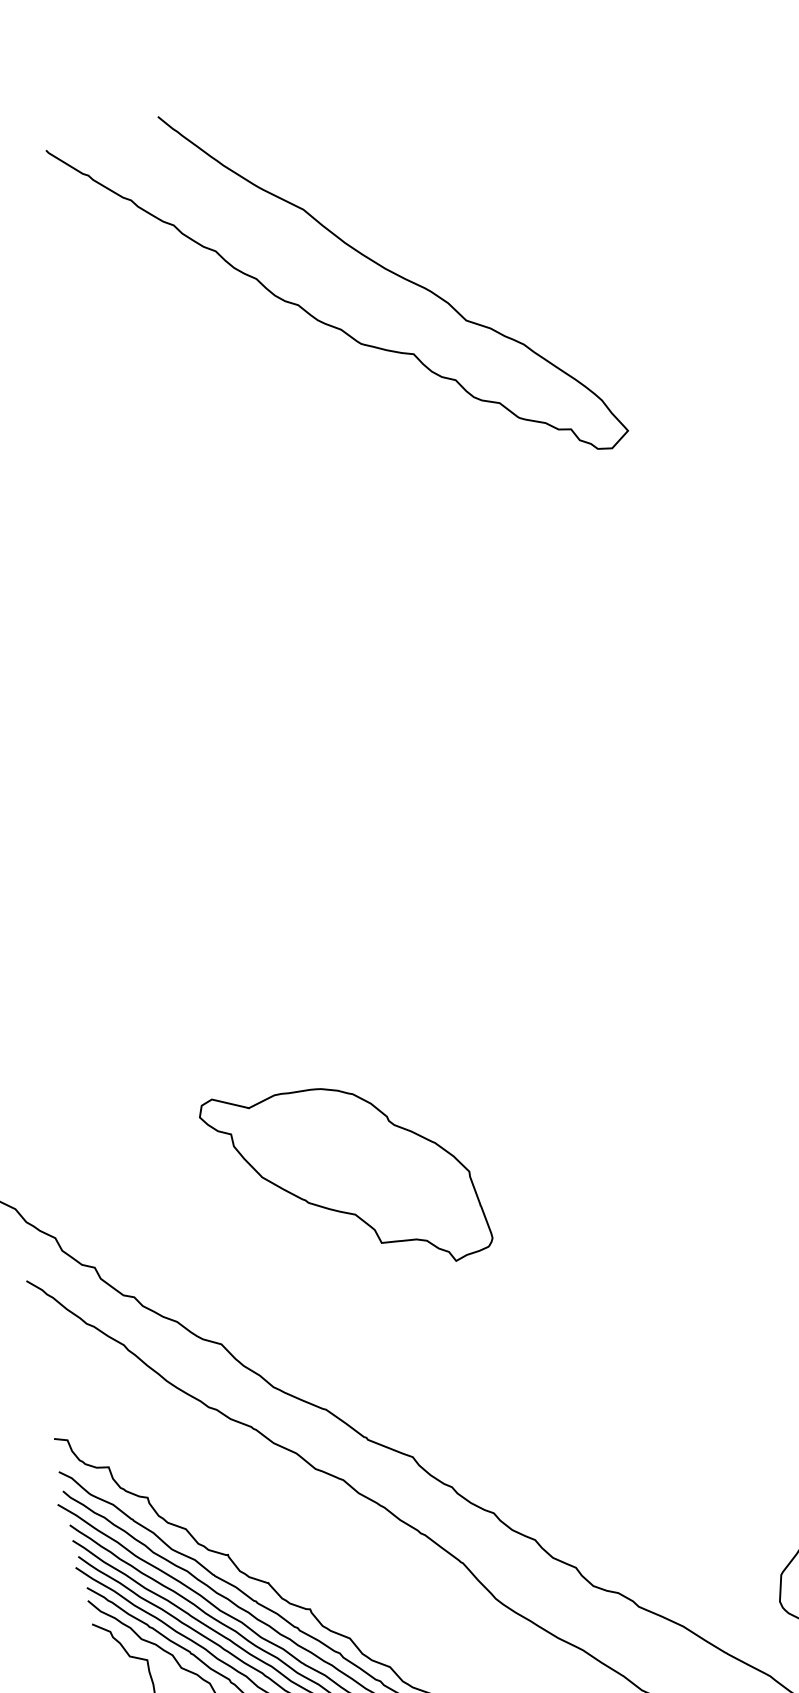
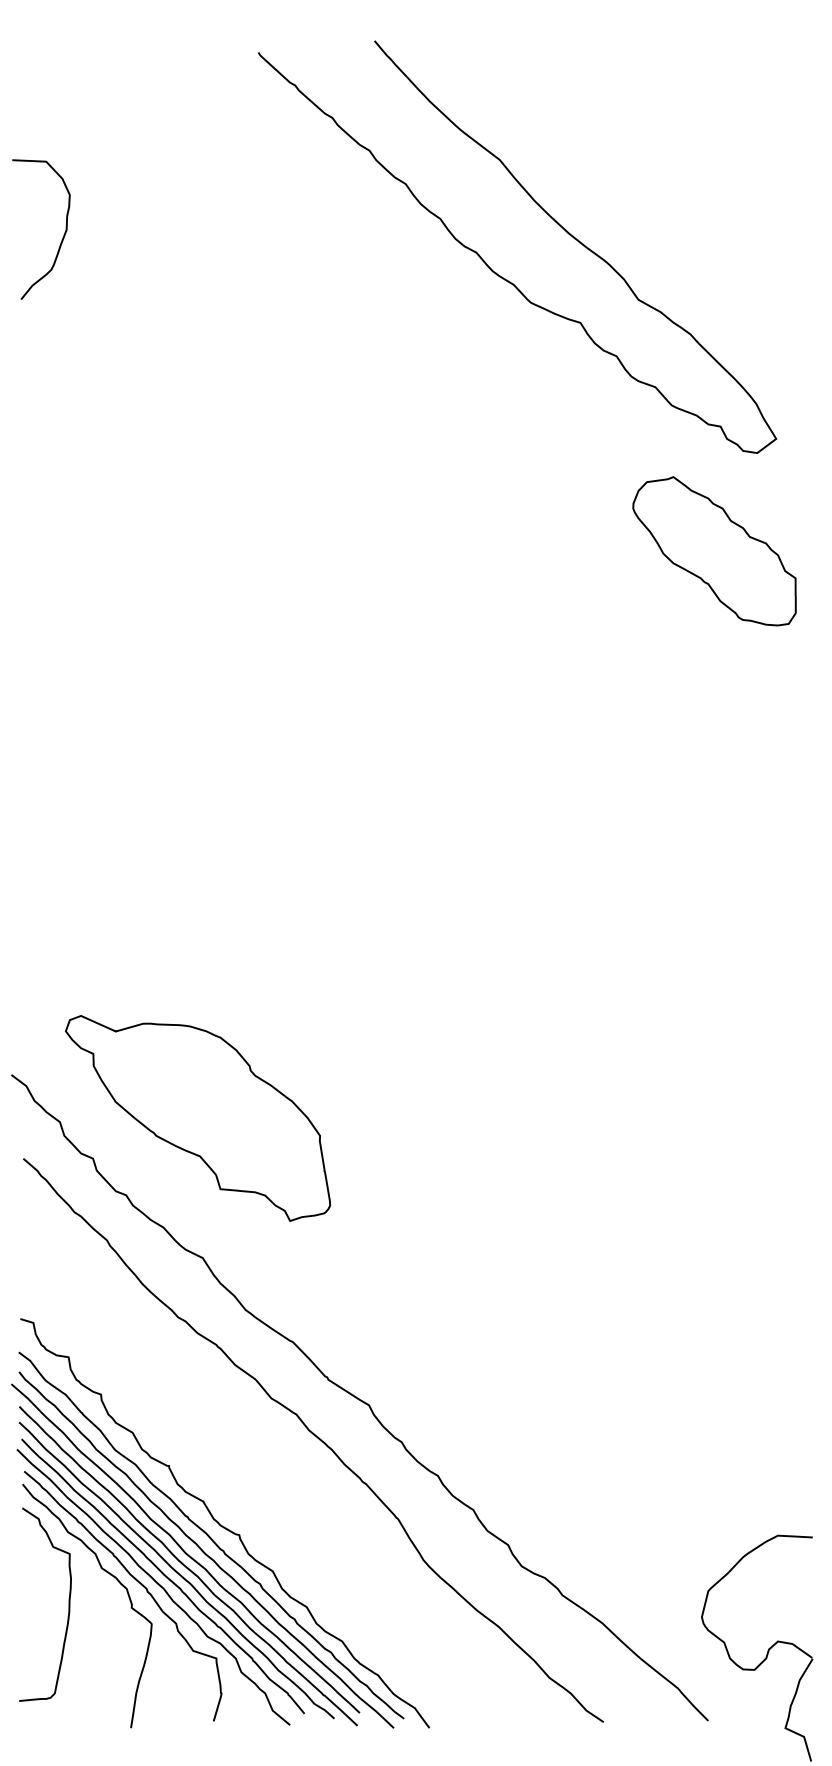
part: (588, 553) -> (714, 551), added
part: (346, 1177) -> (198, 1118), moved

